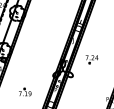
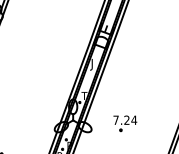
part: (91, 59) -> (124, 123), moved

